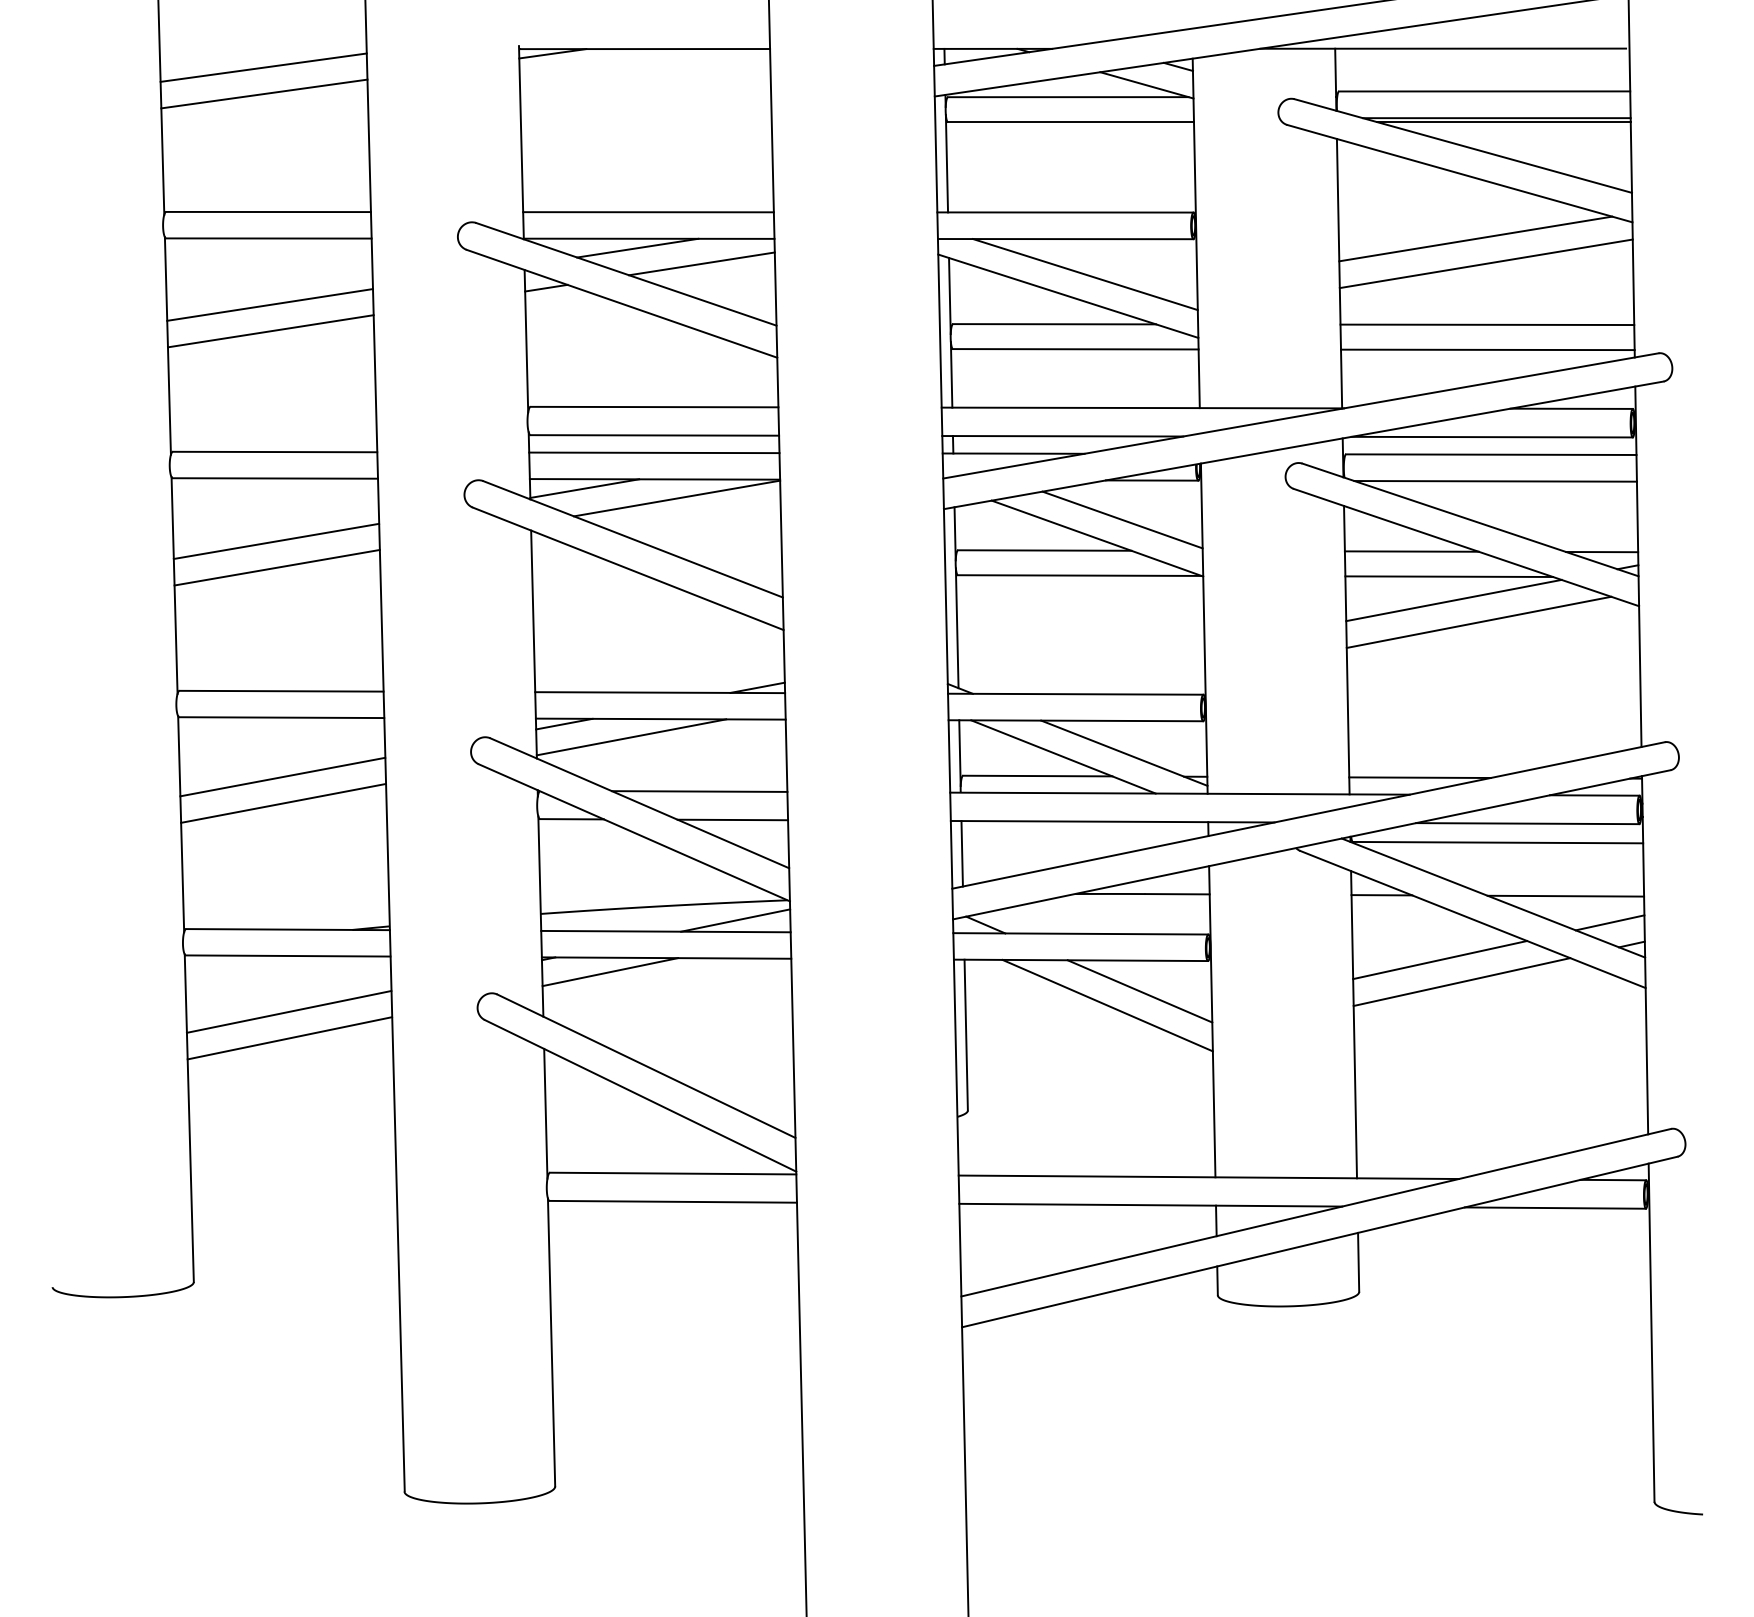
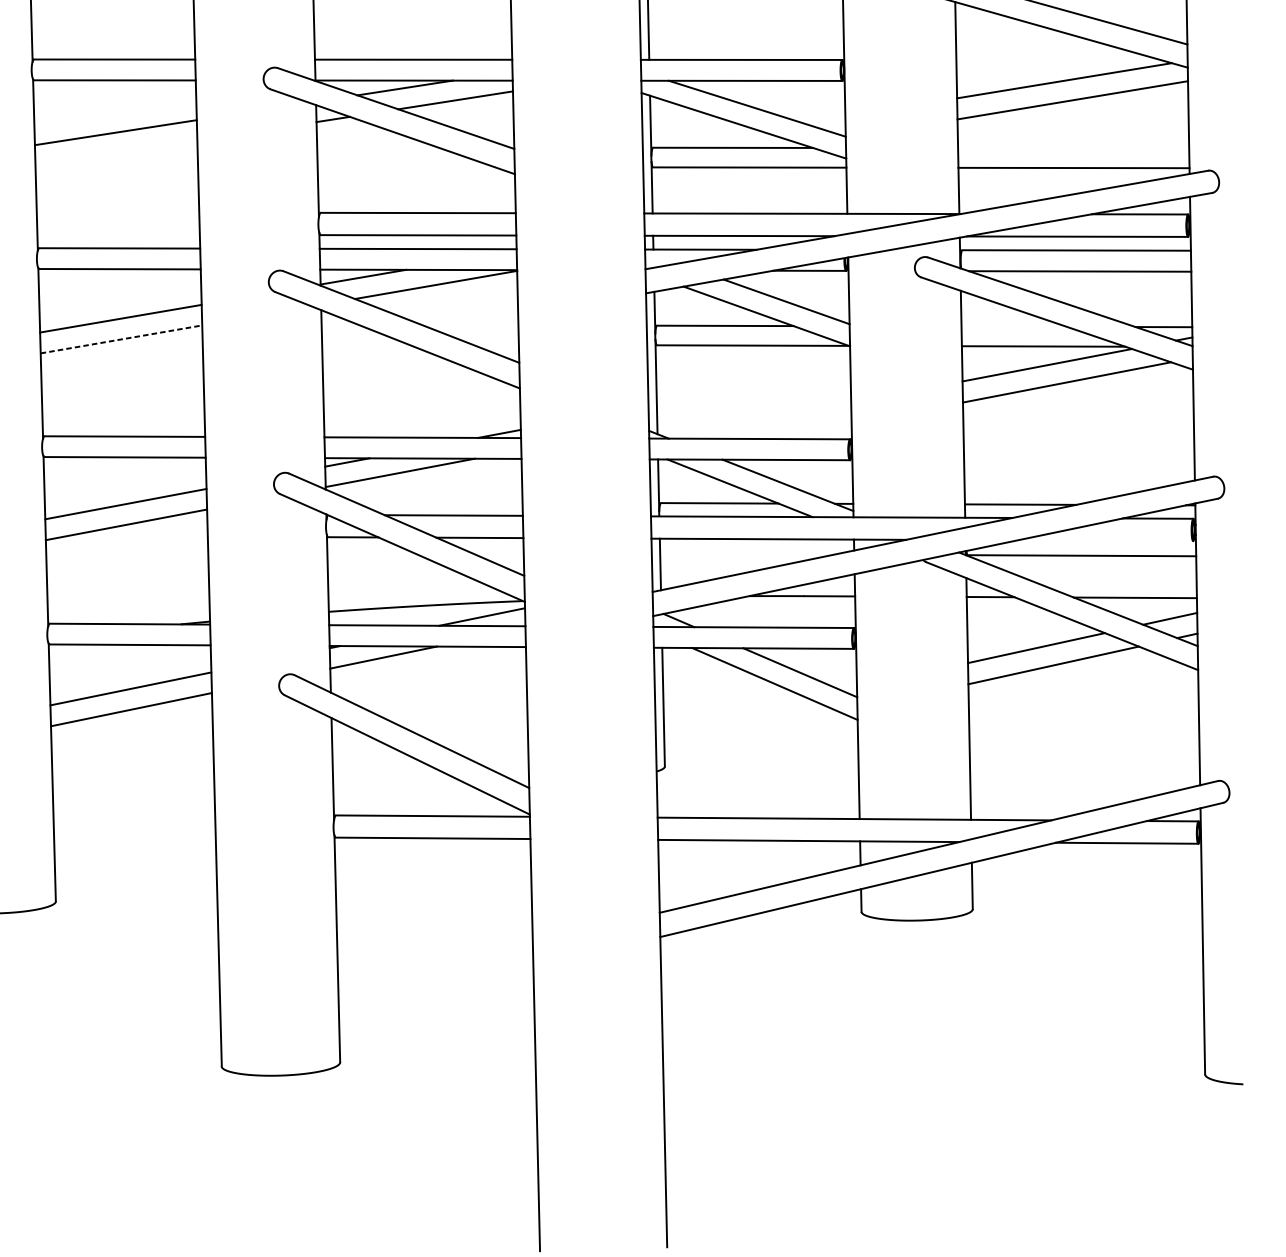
line: (1487, 324) -> (1073, 148), removed
line: (270, 331) -> (116, 153), removed
line: (1411, 551) -> (1013, 326), removed
line: (277, 567) -> (121, 339), solid -> dashed
line: (1527, 823) -> (1105, 540), removed

